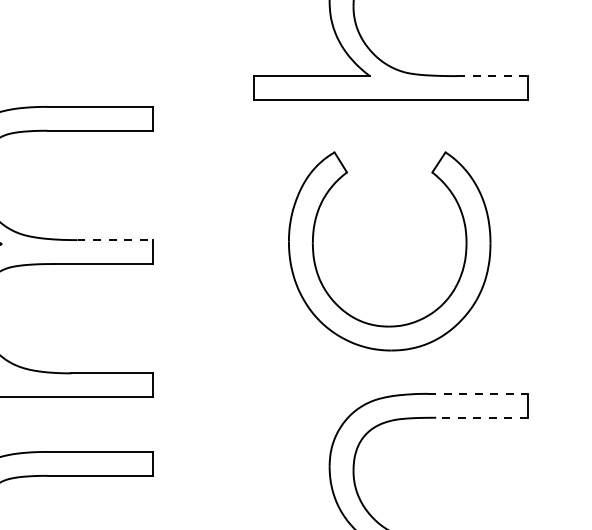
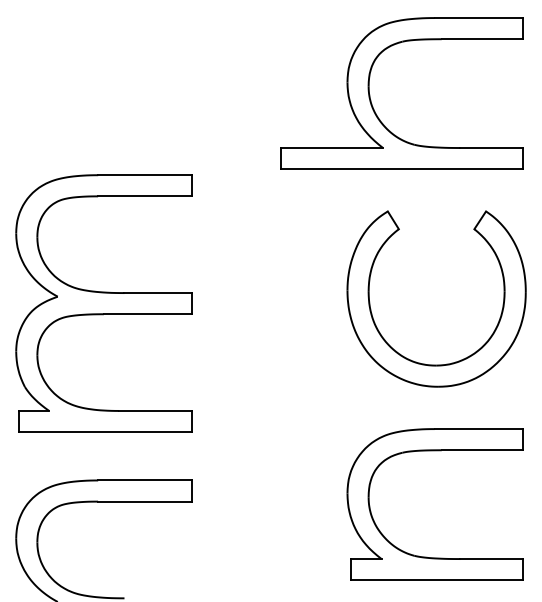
line: (493, 76) -> (492, 148), dashed -> solid
line: (114, 240) -> (157, 293), dashed -> solid
part: (325, 286) -> (379, 330), moved
line: (477, 394) -> (478, 429), dashed -> solid
line: (482, 418) -> (482, 450), dashed -> solid

